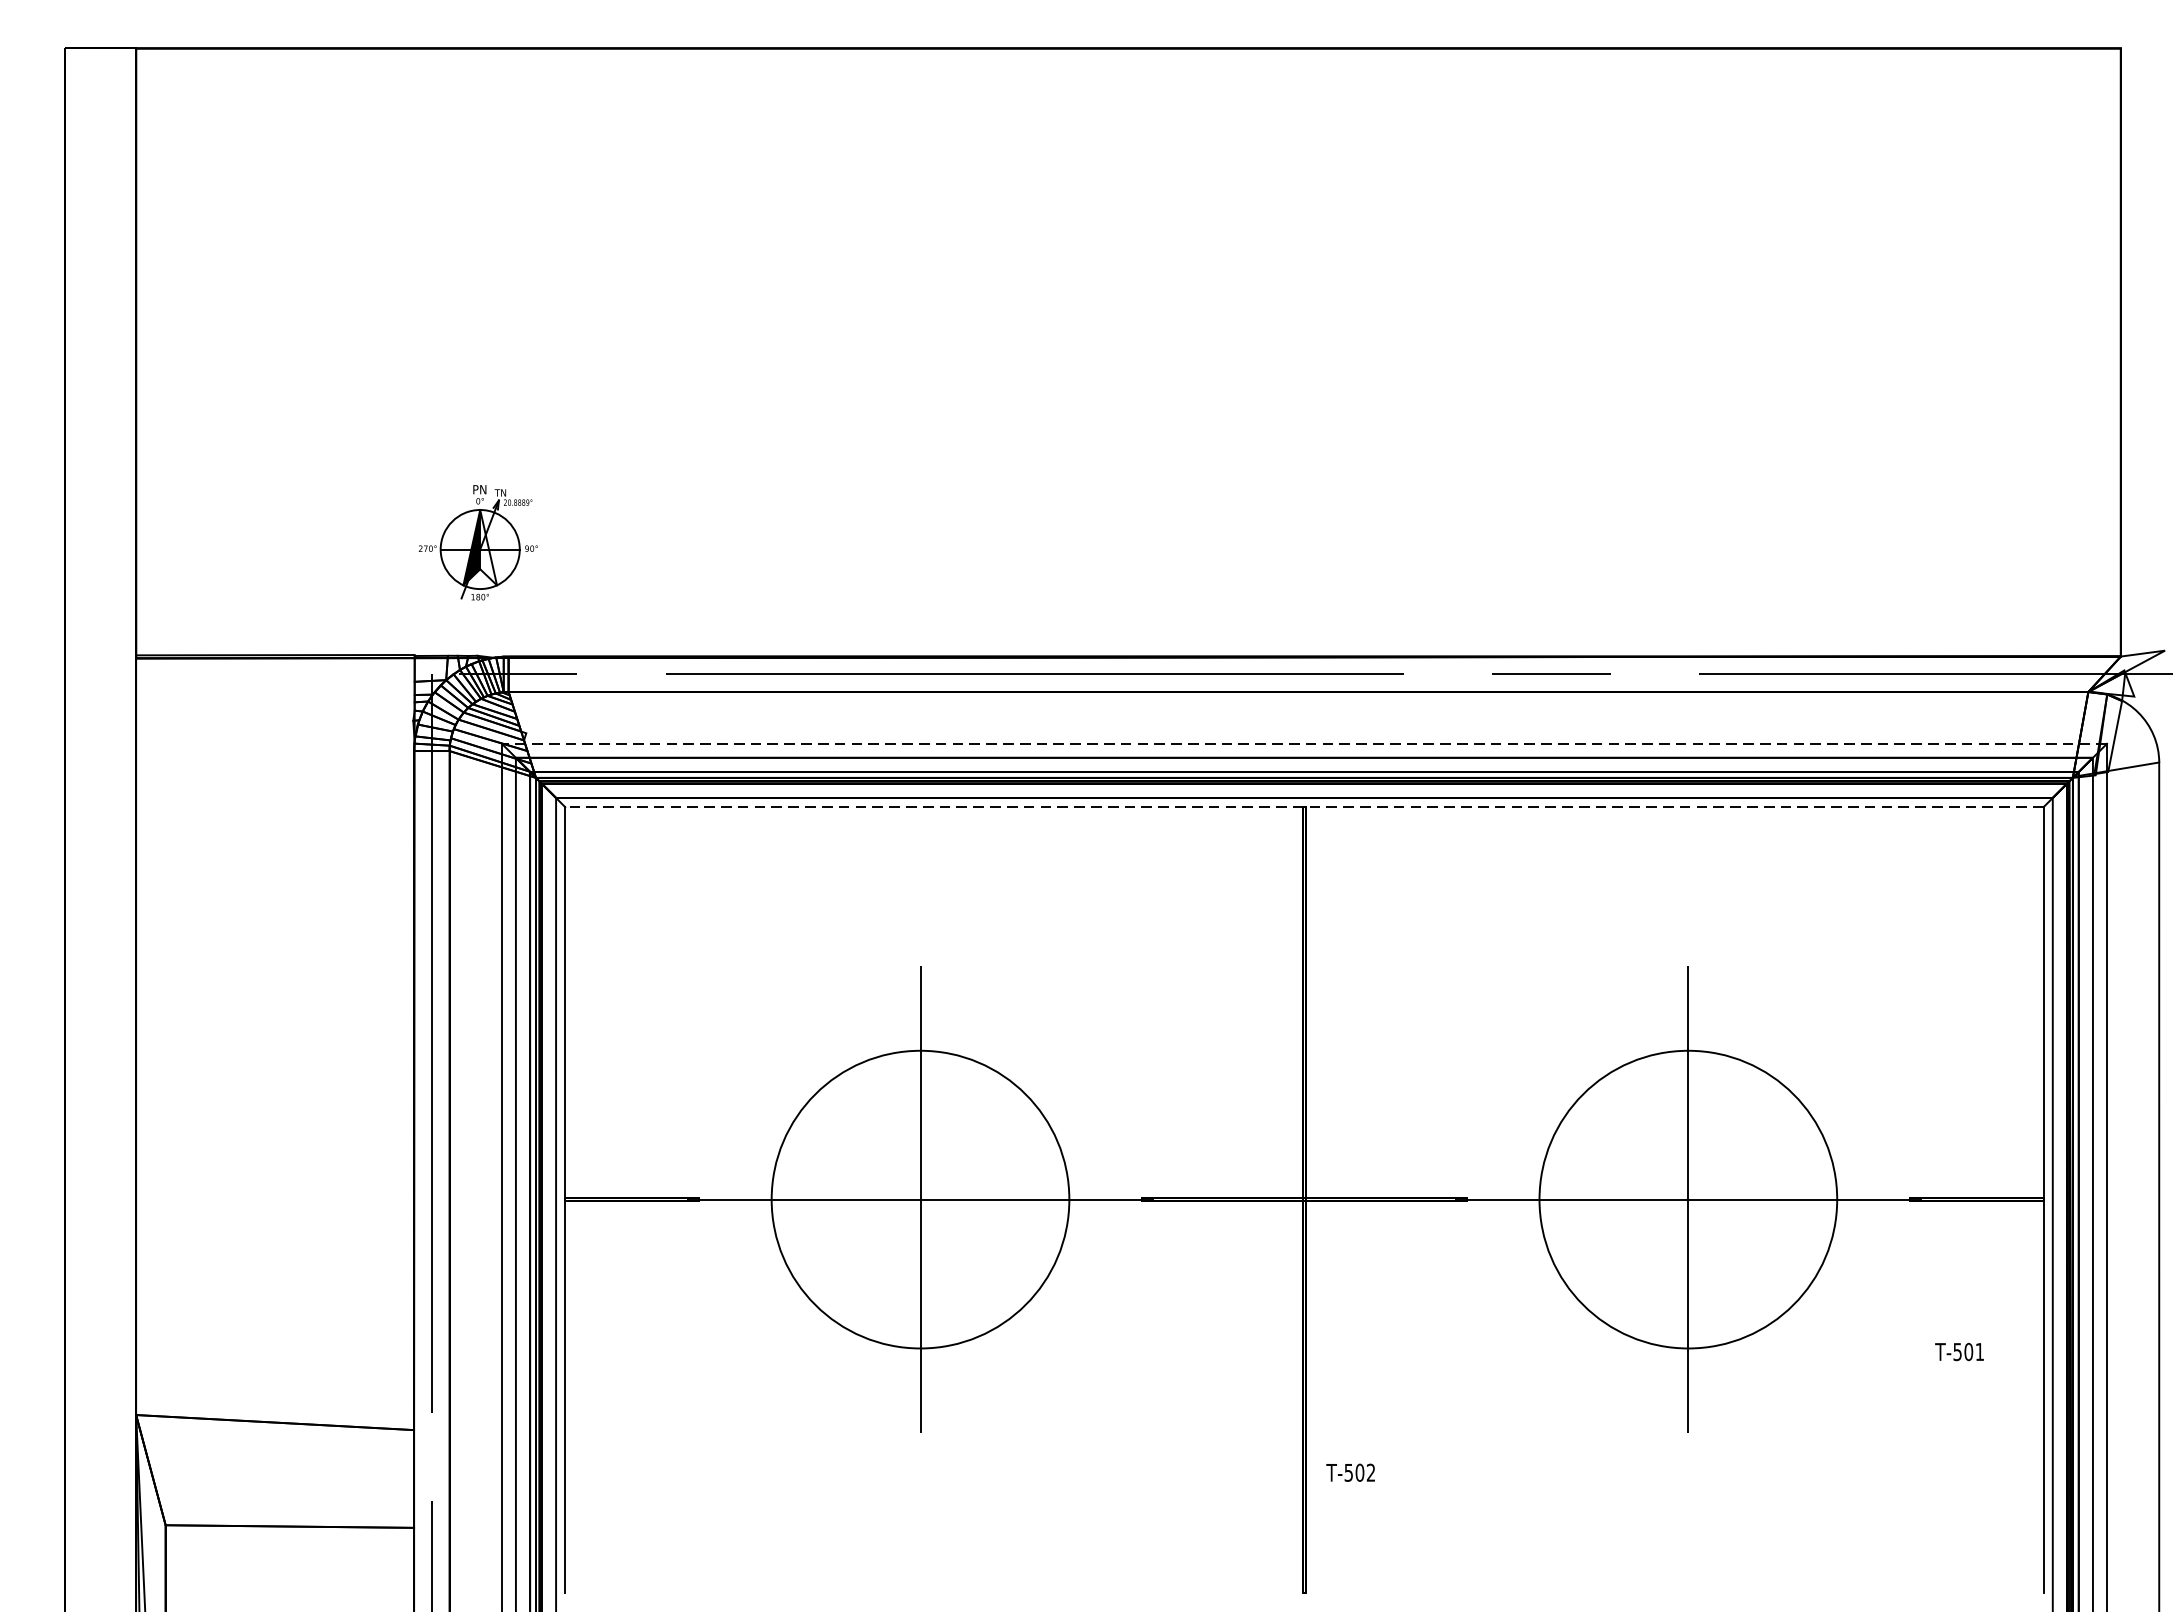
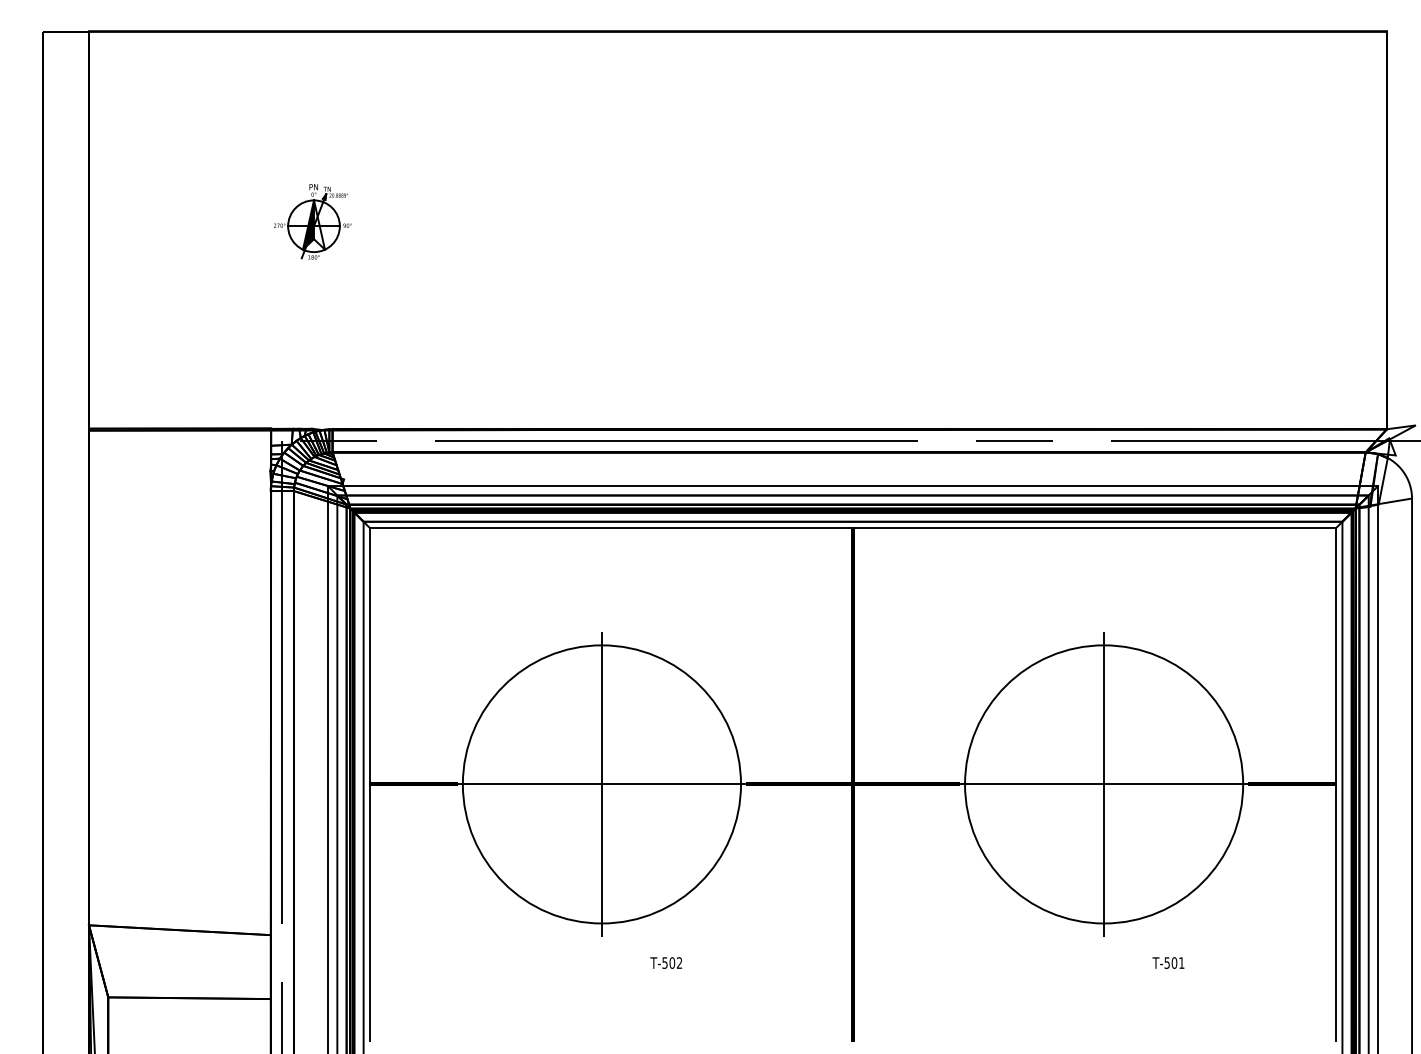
part: (477, 542) -> (312, 221), moved
line: (1305, 744) -> (853, 486), dashed -> solid
line: (1303, 806) -> (852, 527), dashed -> solid
circle: (919, 1199) -> (601, 784), size x1.43
circle: (1688, 1199) -> (1104, 784), size x1.43
text: (1959, 1351) -> (1168, 962), moved
text: (1351, 1471) -> (666, 962), moved

